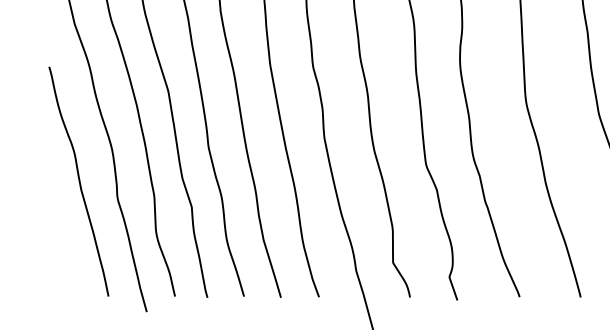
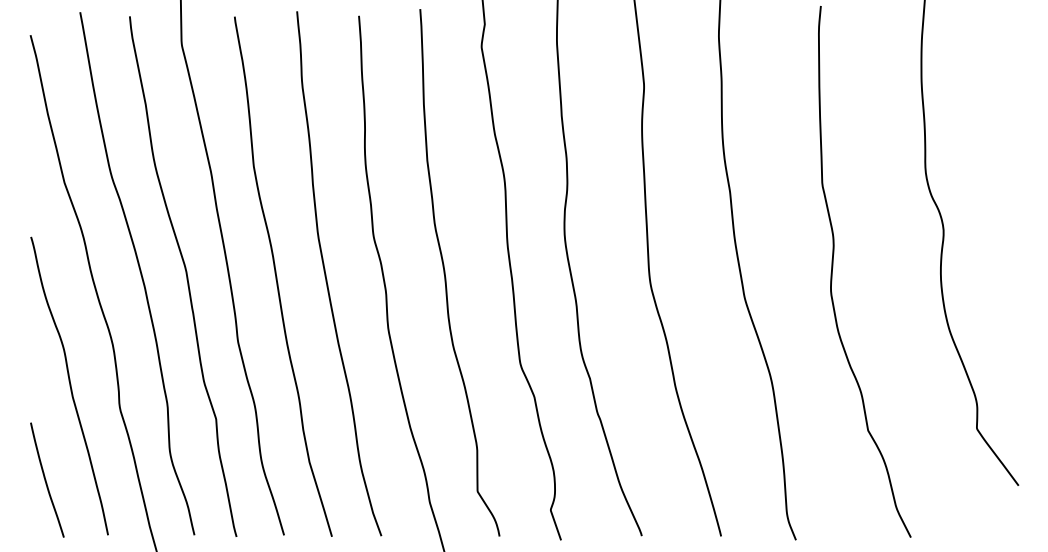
curve: (61, 253) -> (46, 479), added

